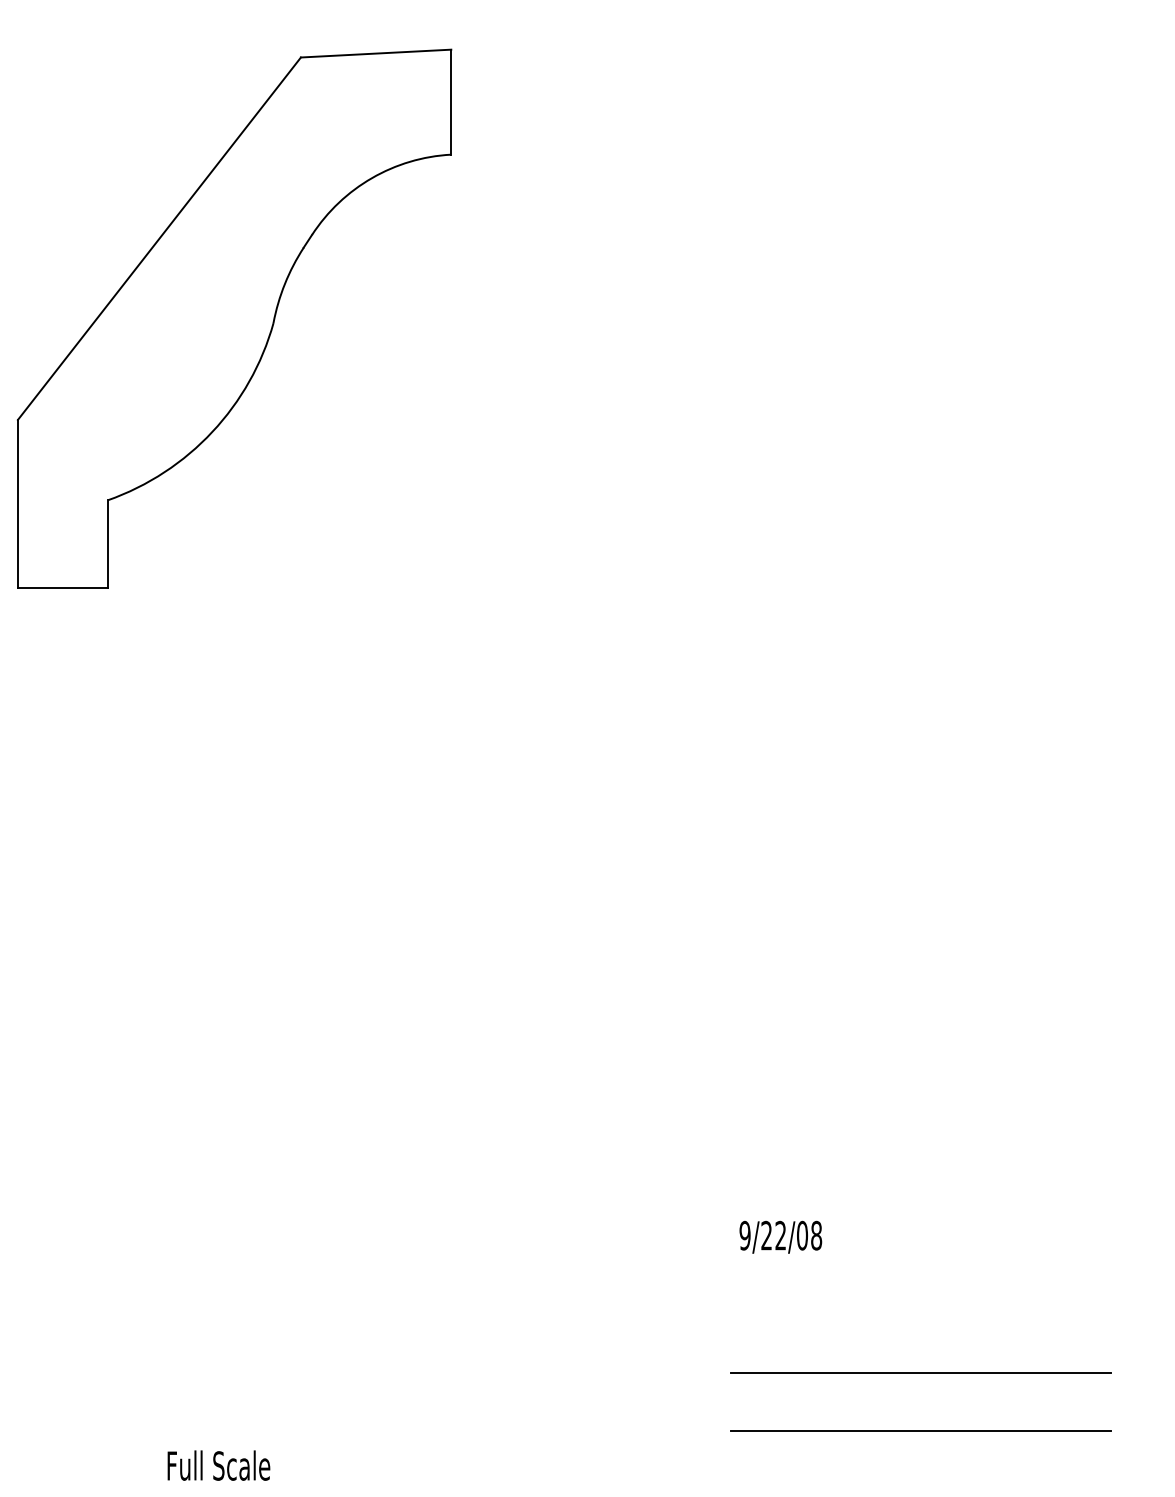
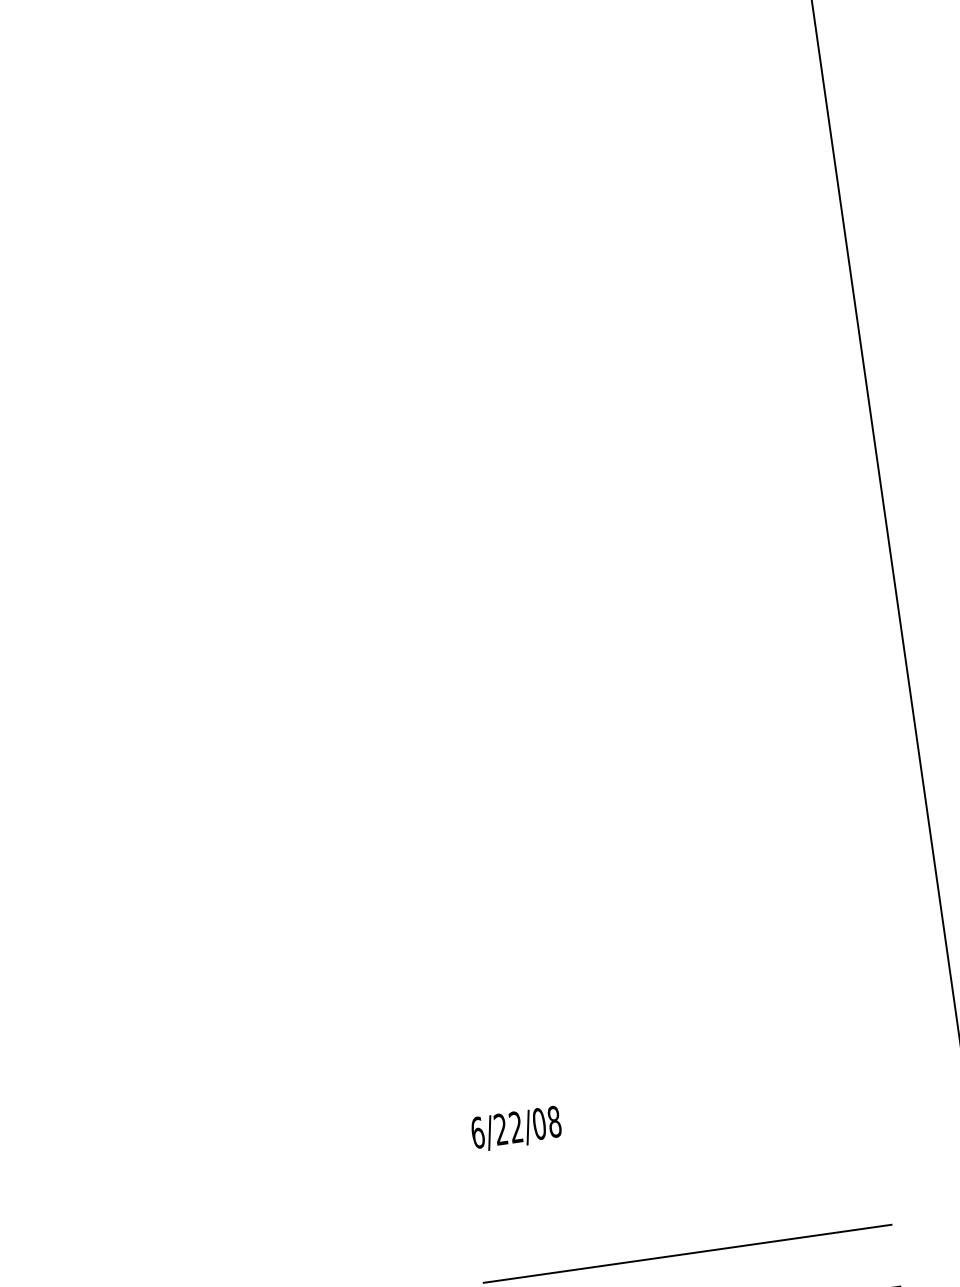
text: (744, 1235) -> (477, 1132), 9/22/08 -> 6/22/08

